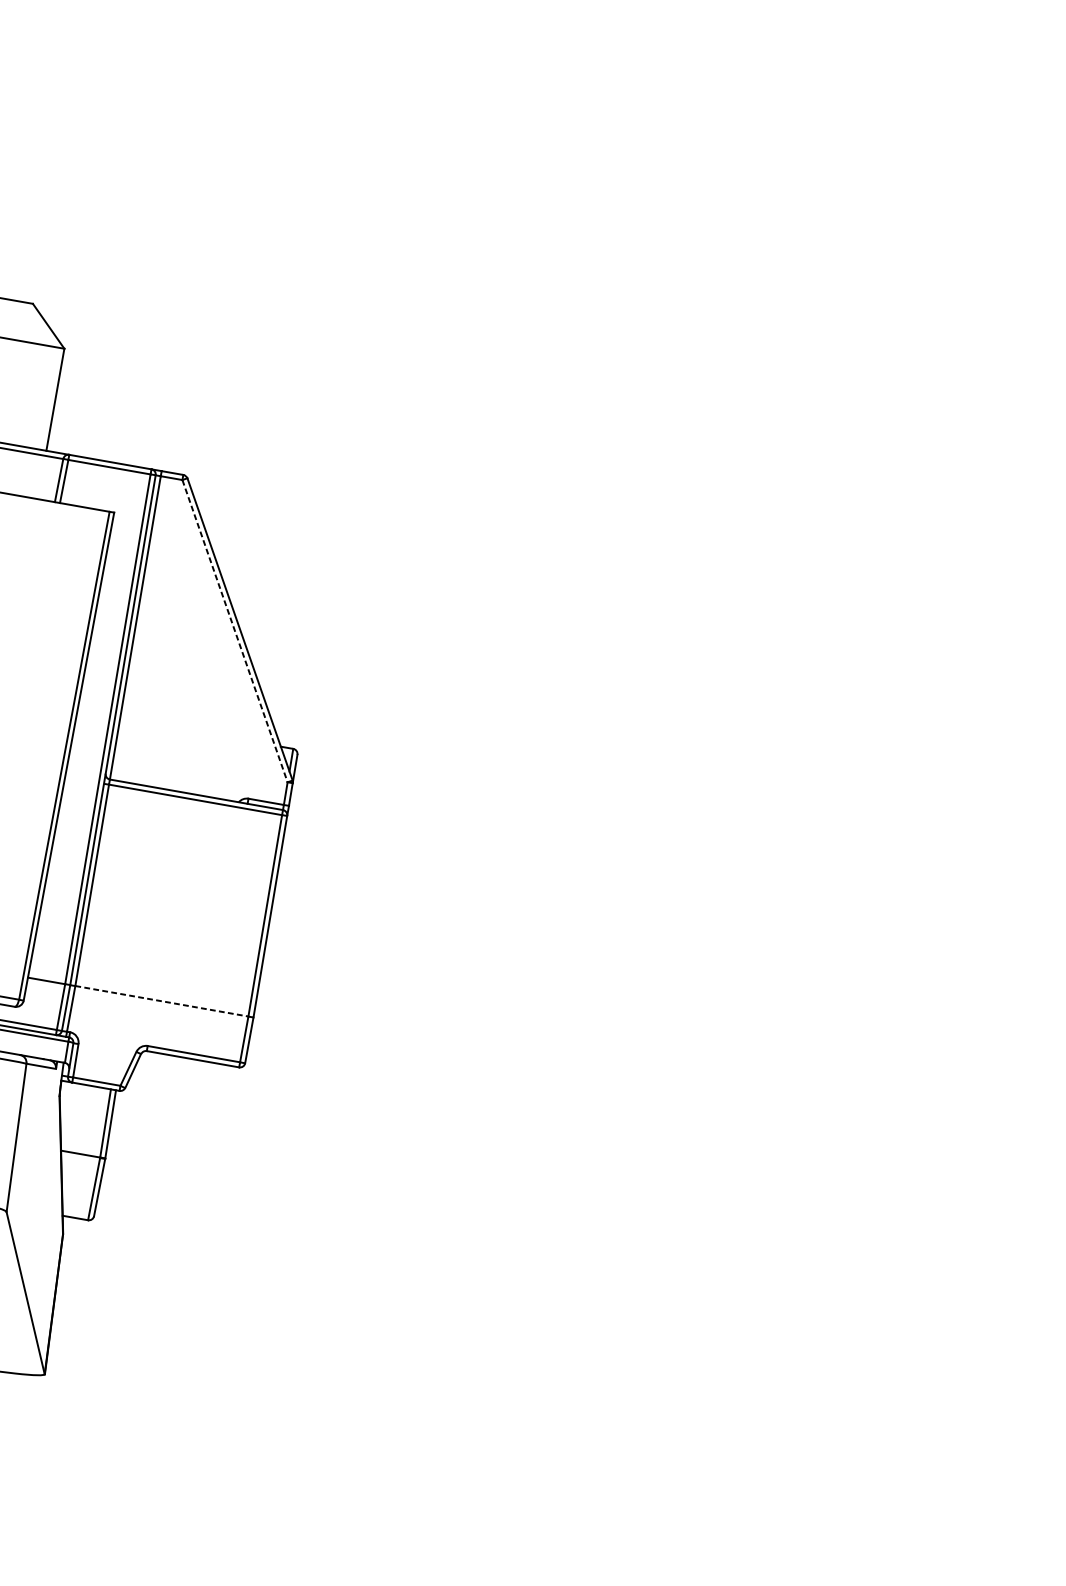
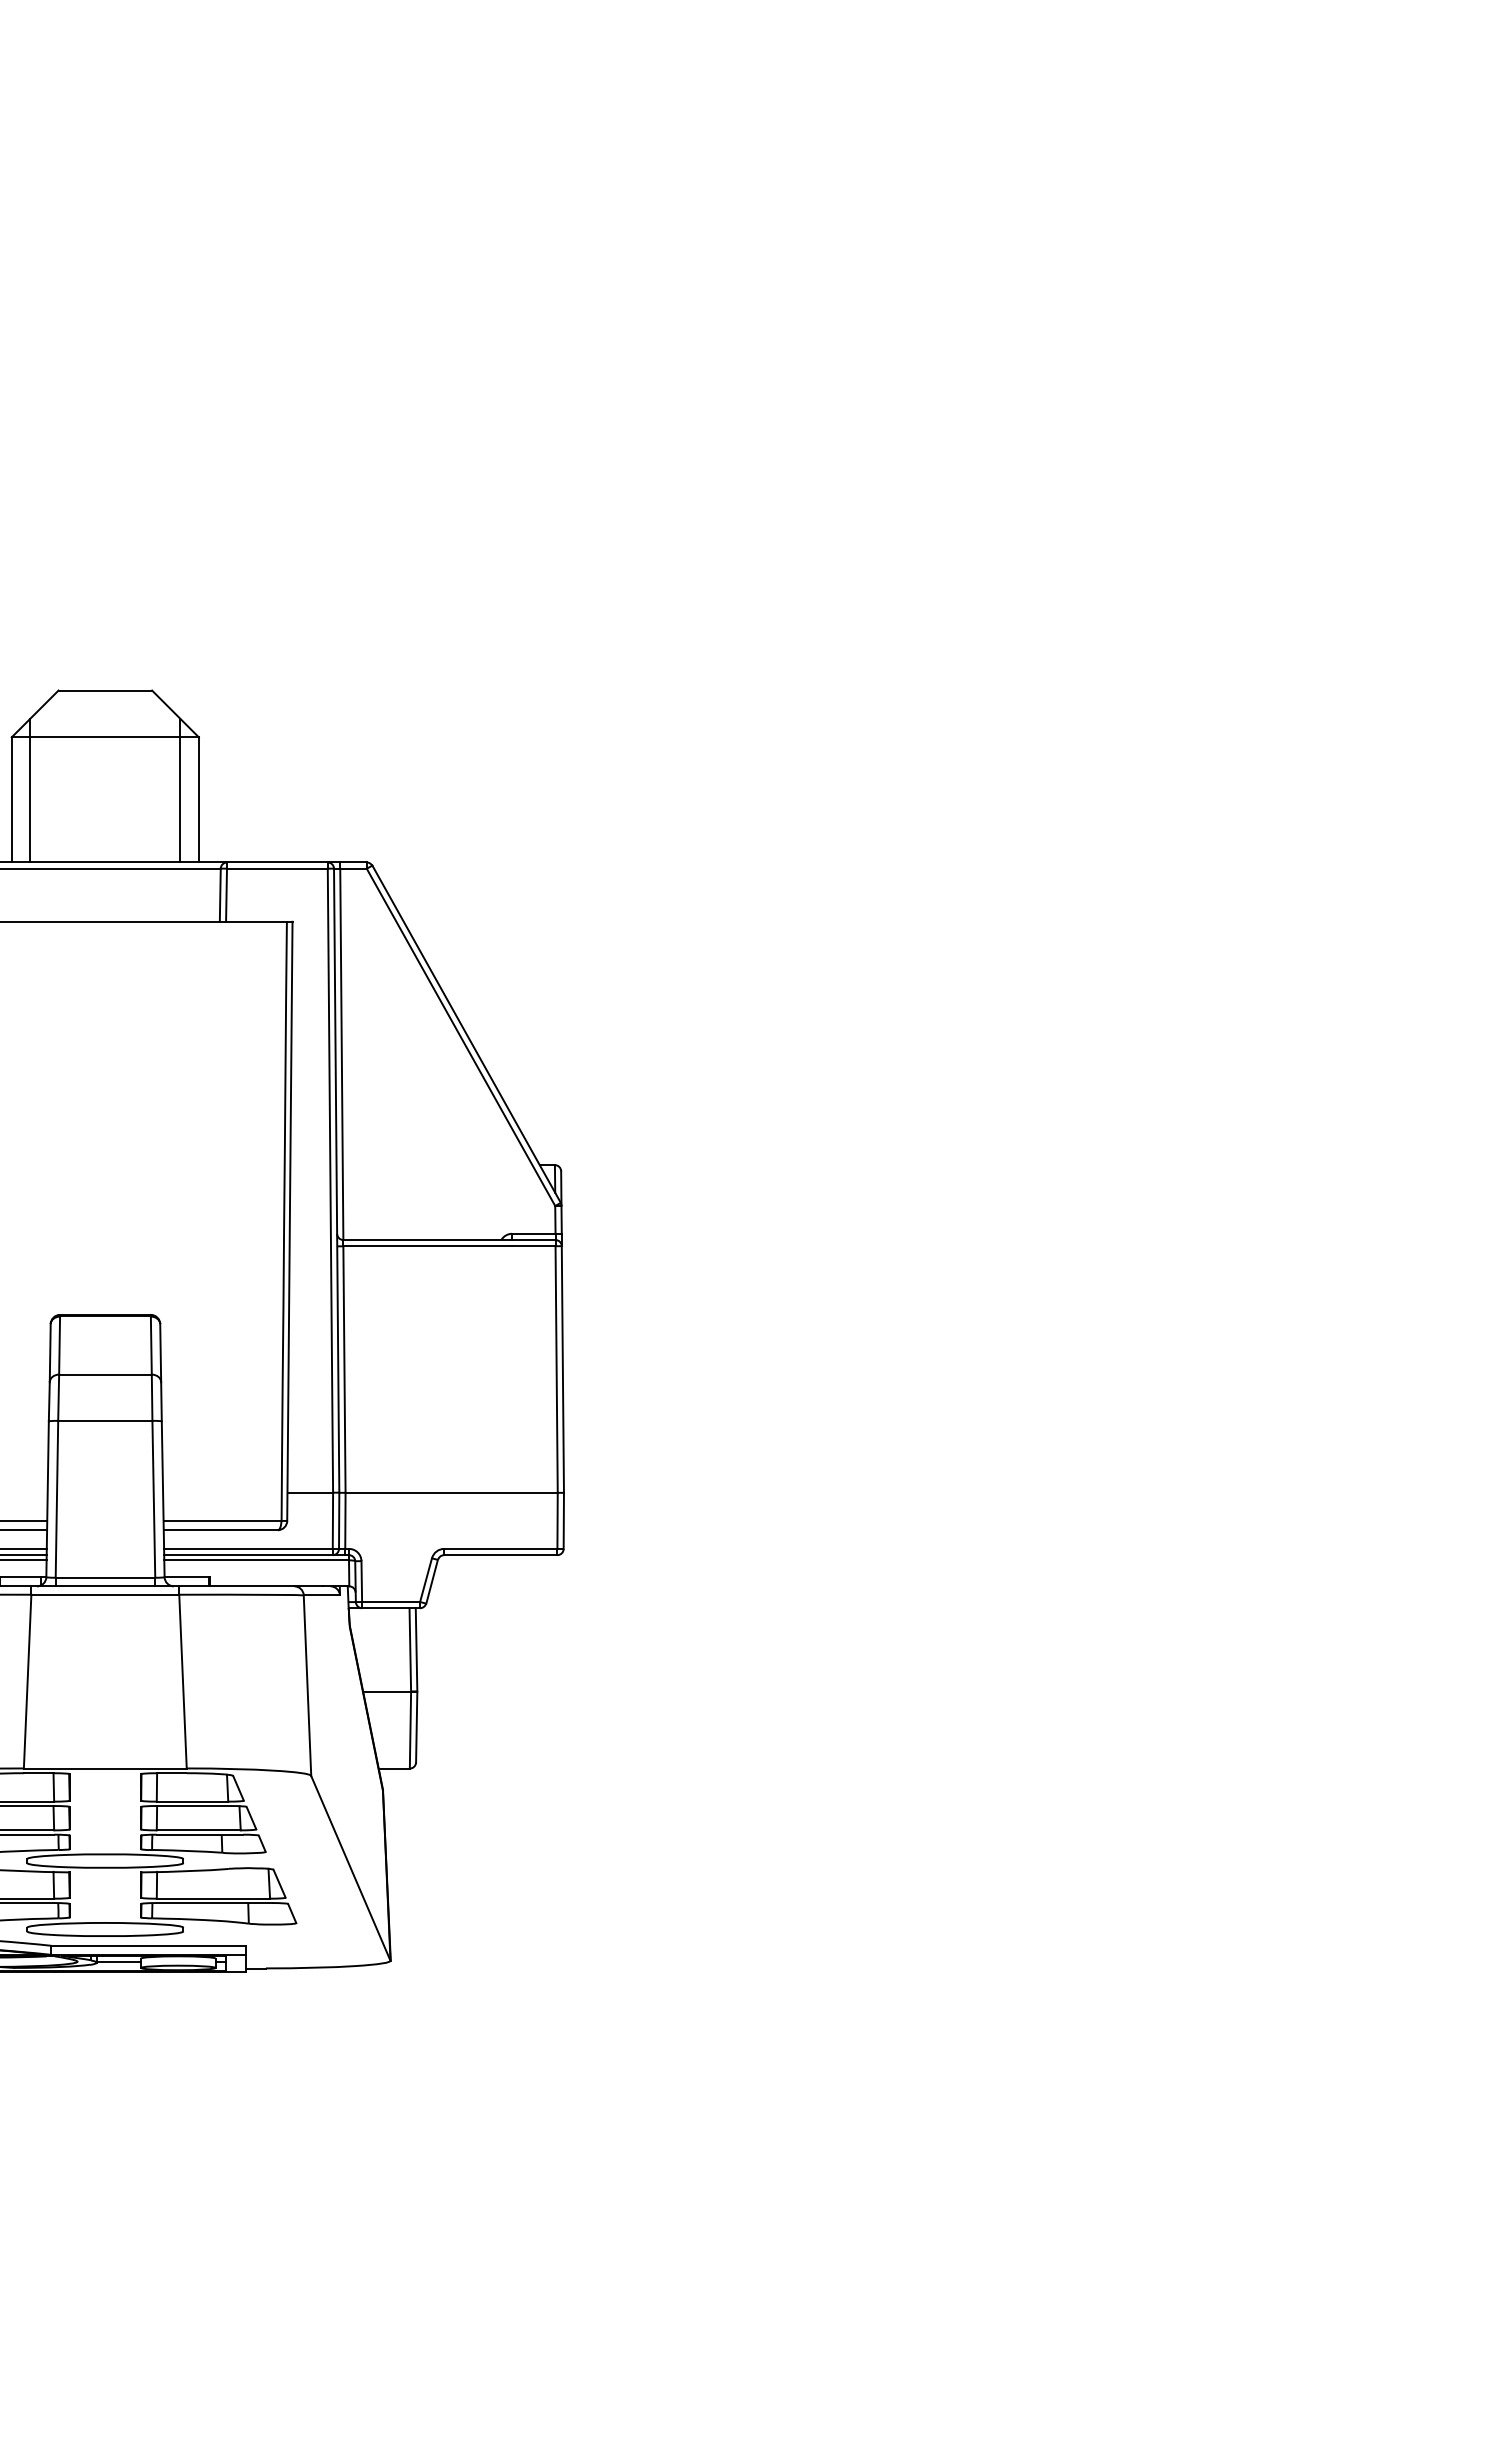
line: (41, 389) -> (180, 790), added
line: (235, 631) -> (461, 1037), dashed -> solid
line: (162, 1001) -> (452, 1492), dashed -> solid

